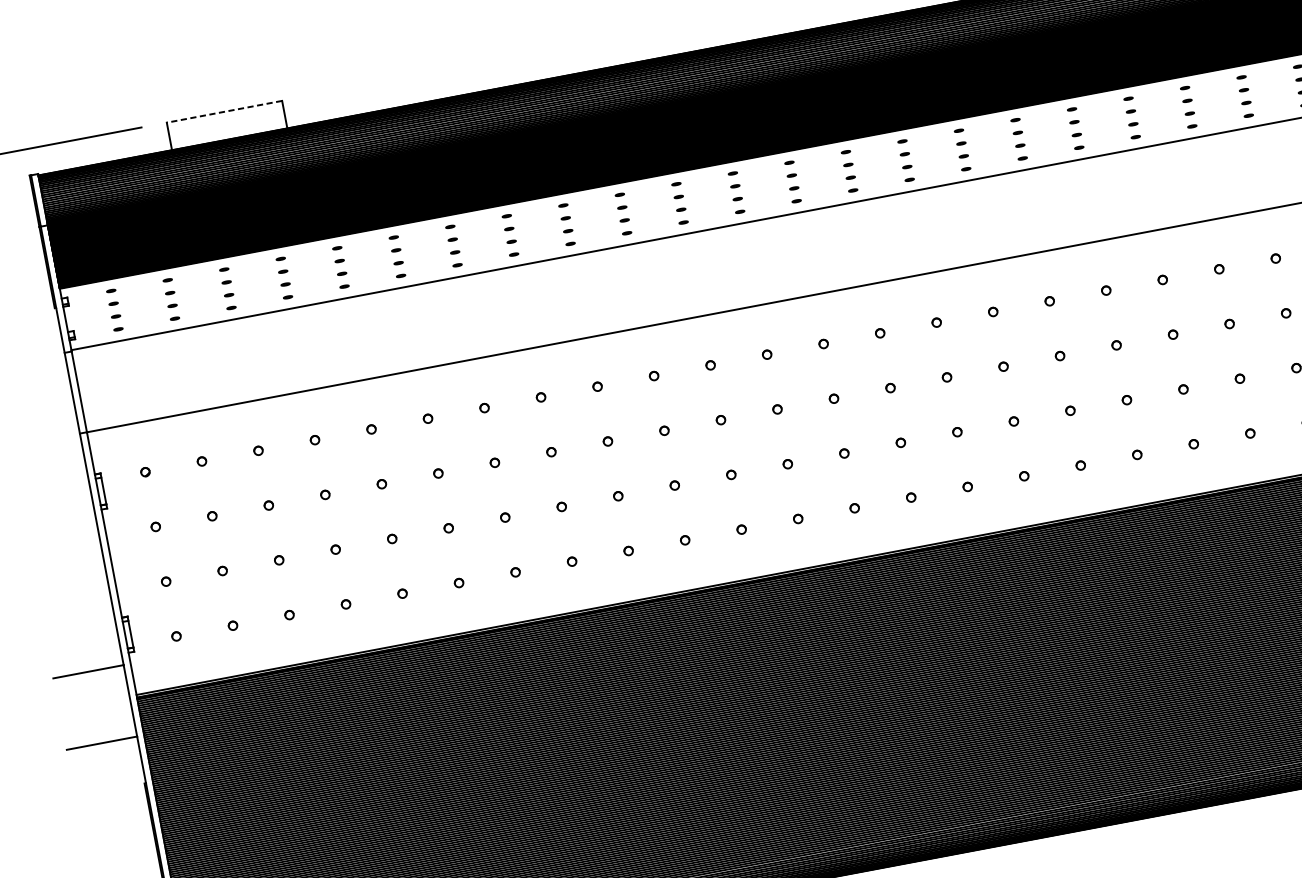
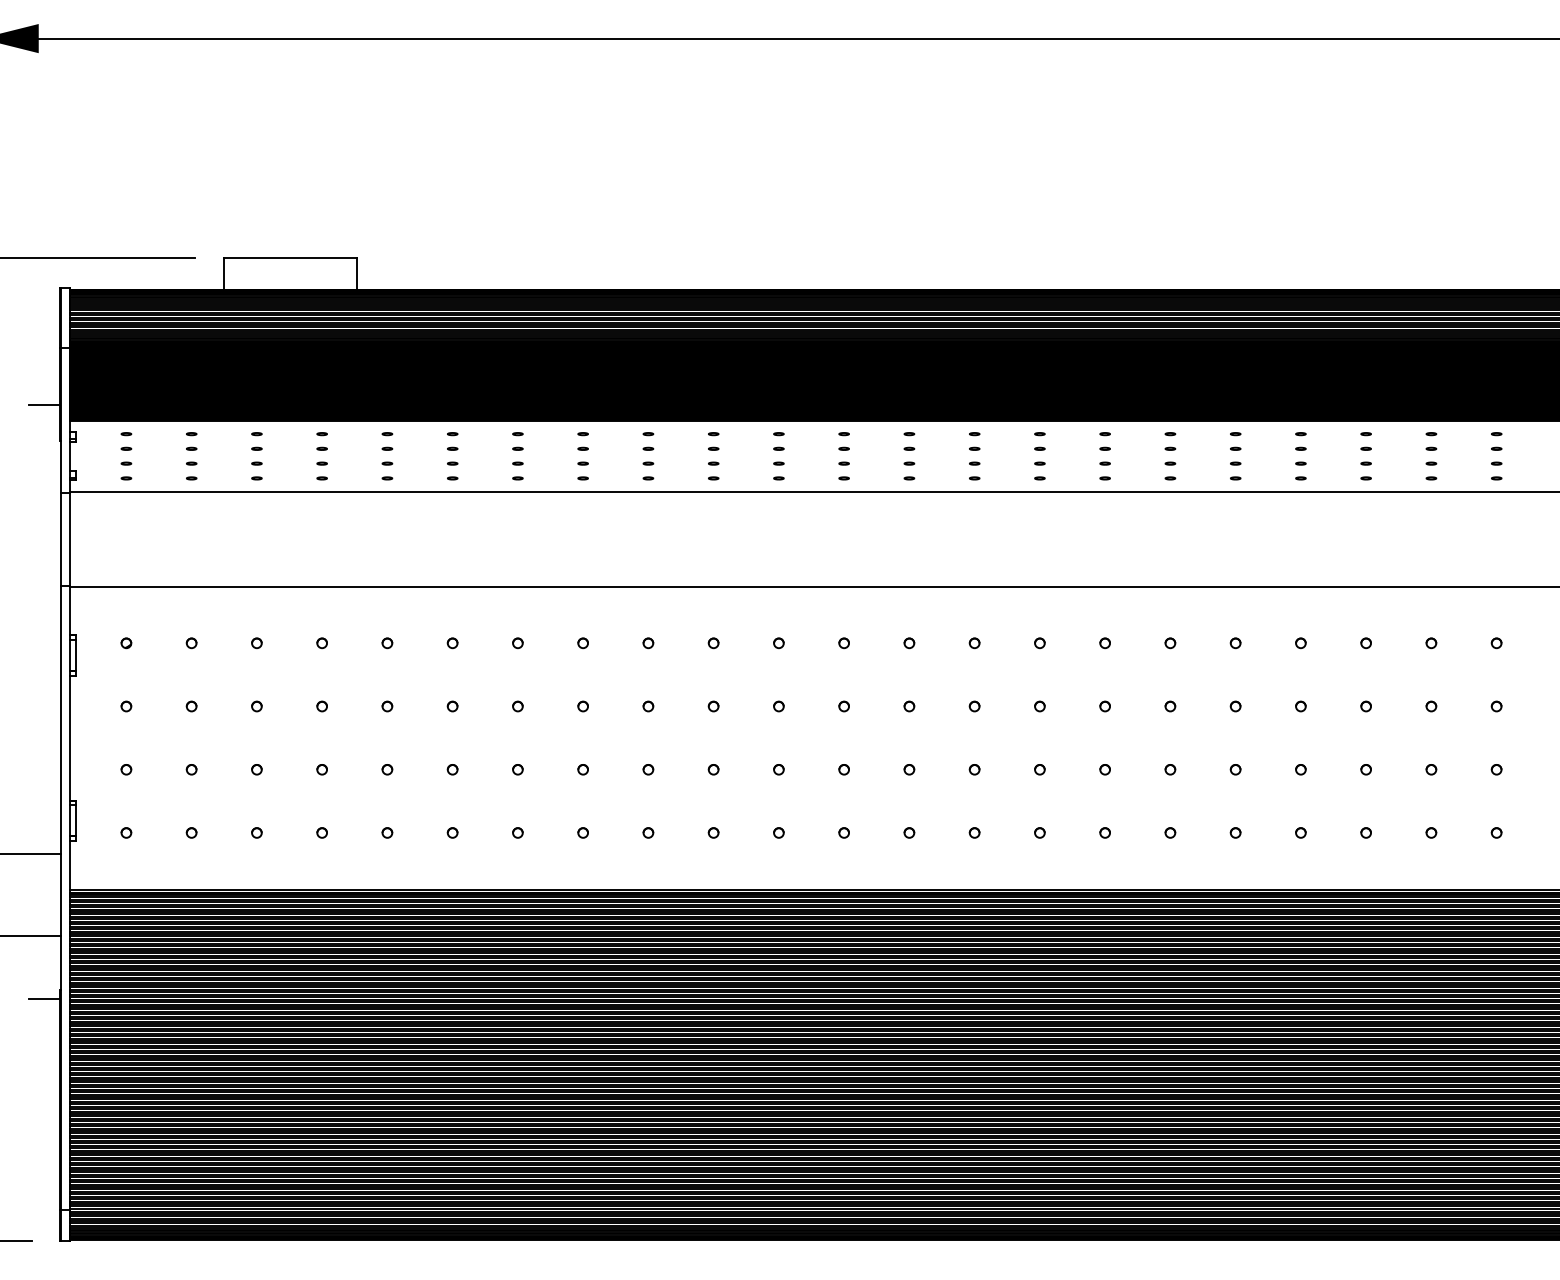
line: (224, 112) -> (290, 258), dashed -> solid
line: (35, 279) -> (44, 405), added
line: (132, 793) -> (44, 998), added

